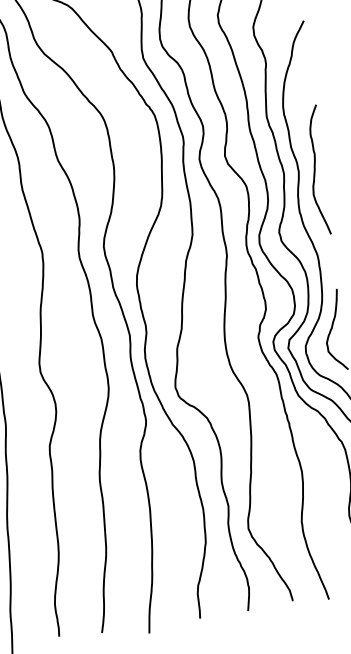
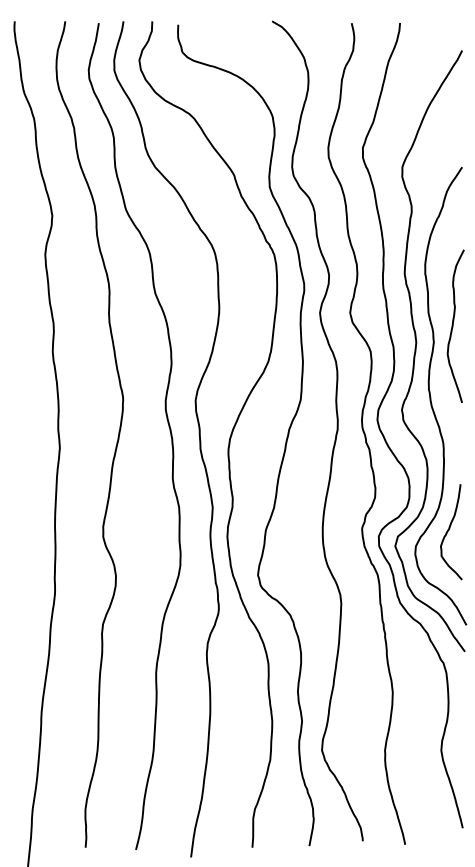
curve: (315, 169) -> (453, 325), moved

